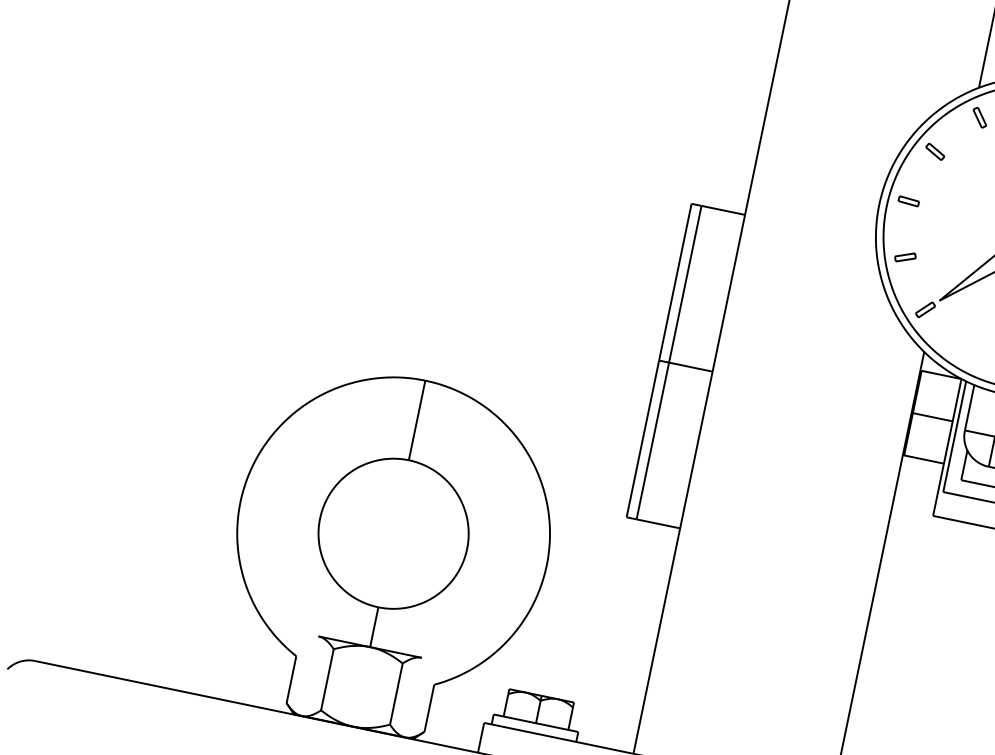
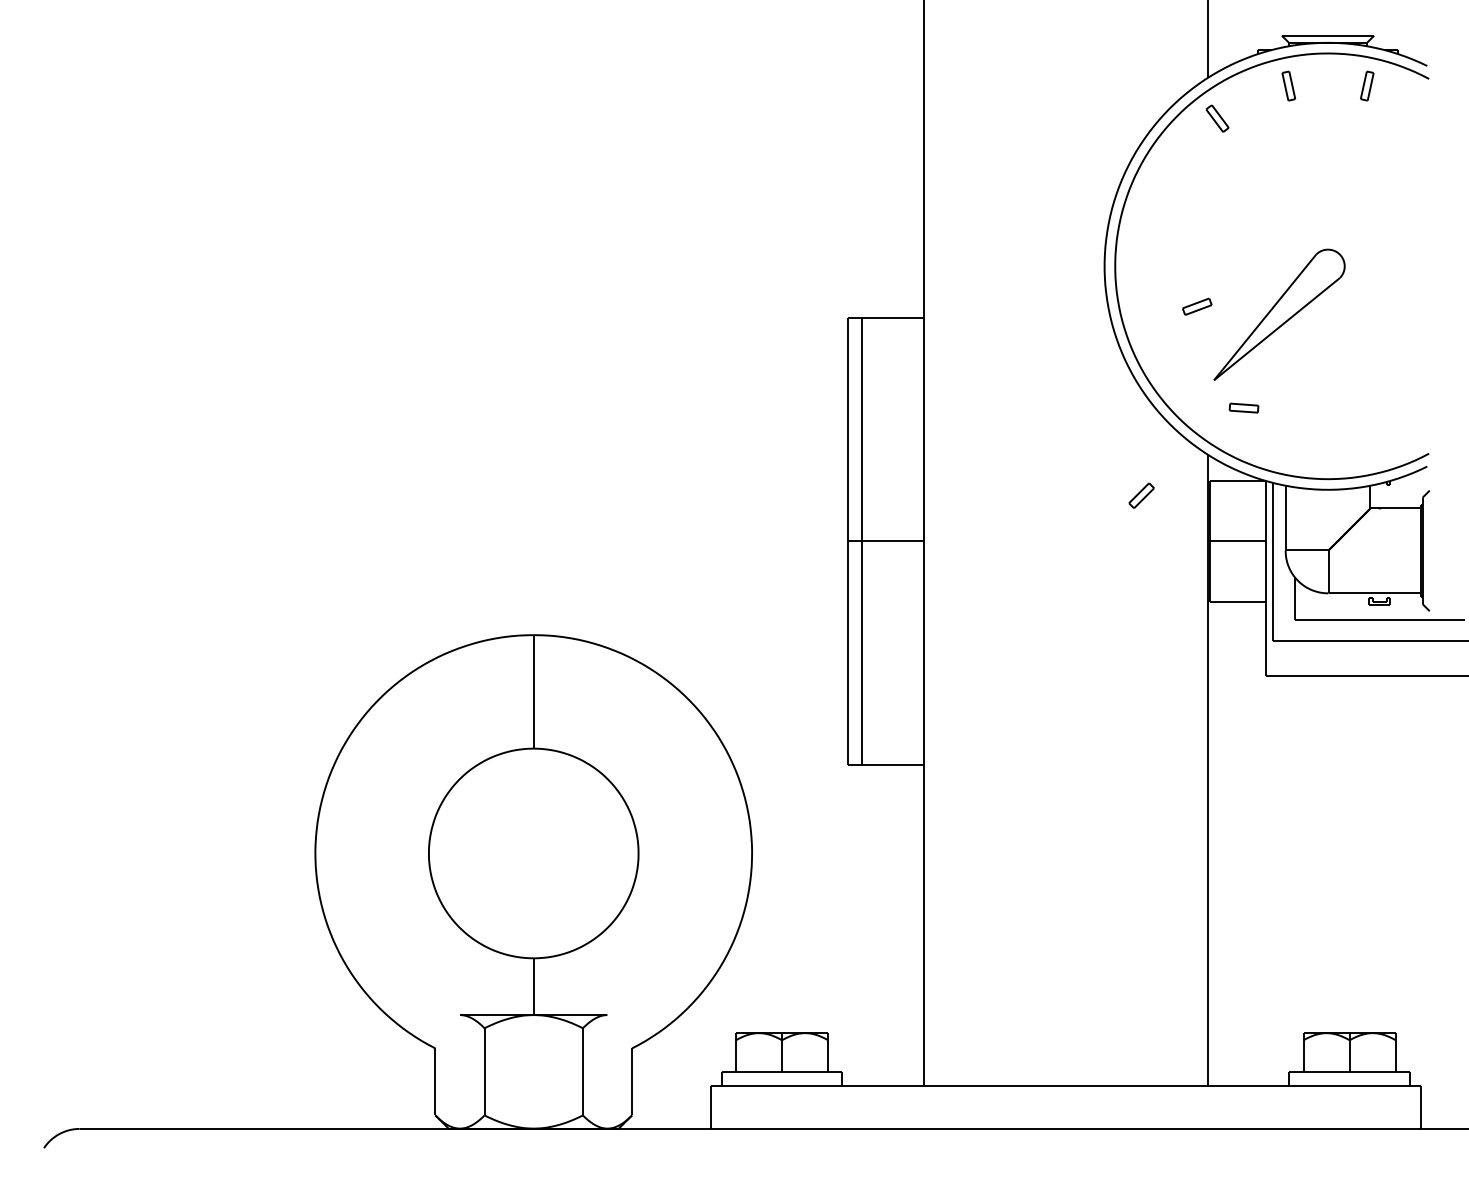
part: (934, 151) -> (1165, 177), removed
part: (908, 200) -> (1243, 407), moved
part: (905, 257) -> (1197, 306), moved
part: (925, 309) -> (1141, 495), moved

